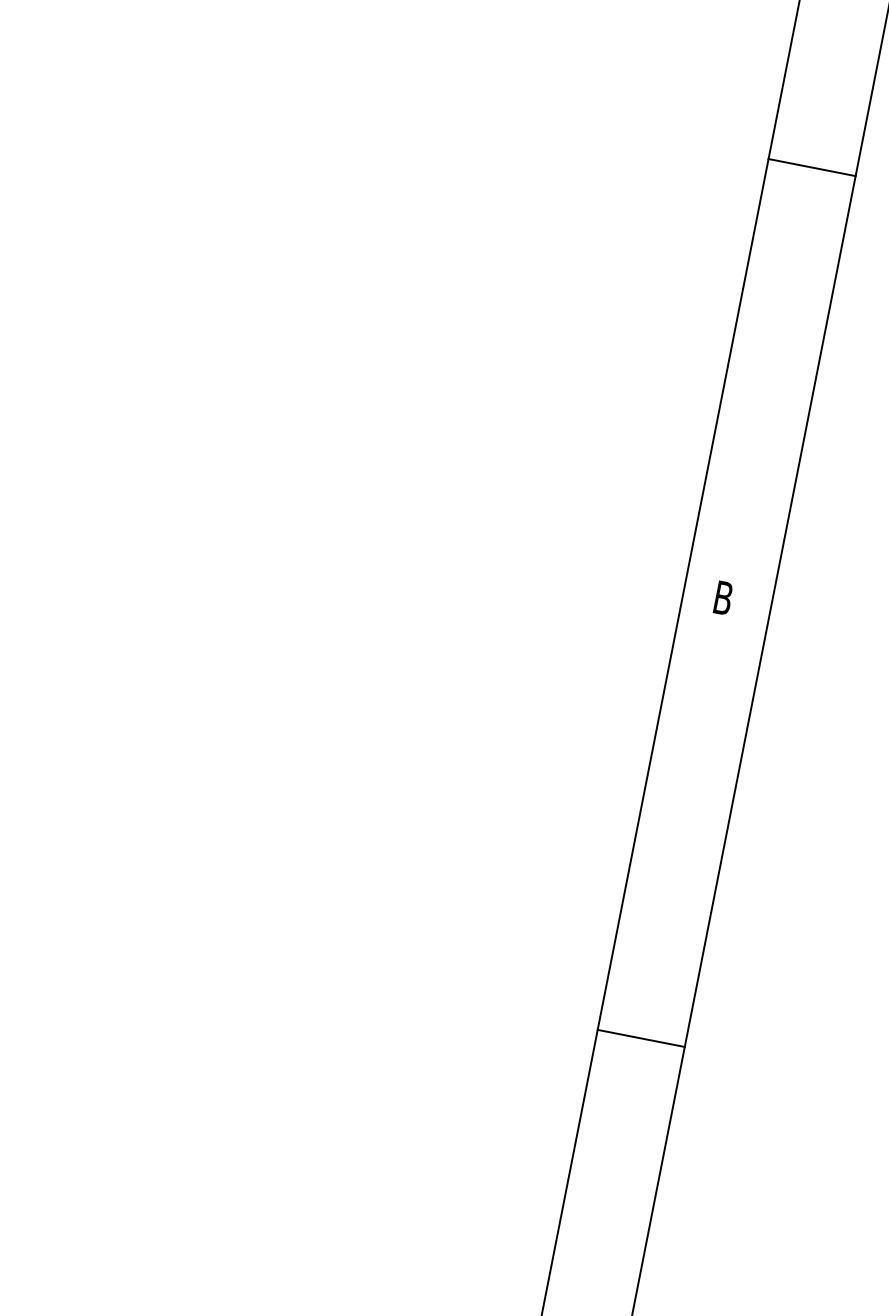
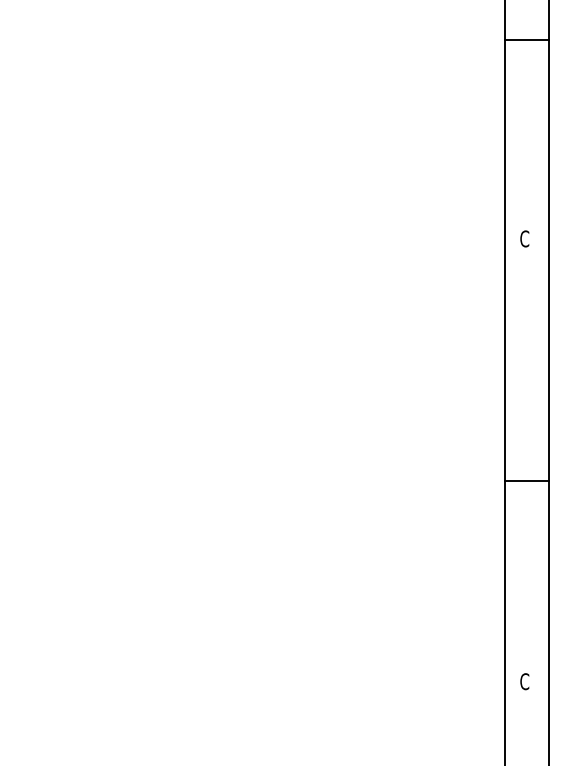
line: (811, 167) -> (526, 39), moved
text: (723, 597) -> (524, 238), B -> C
line: (640, 1038) -> (526, 481), moved

